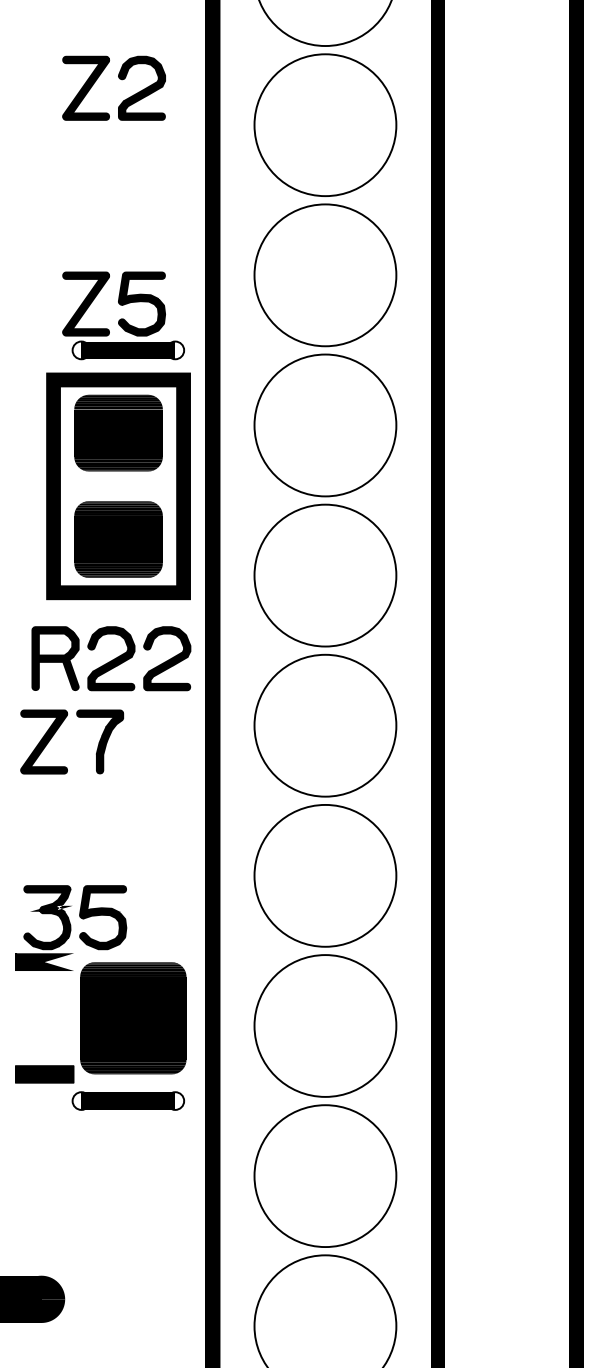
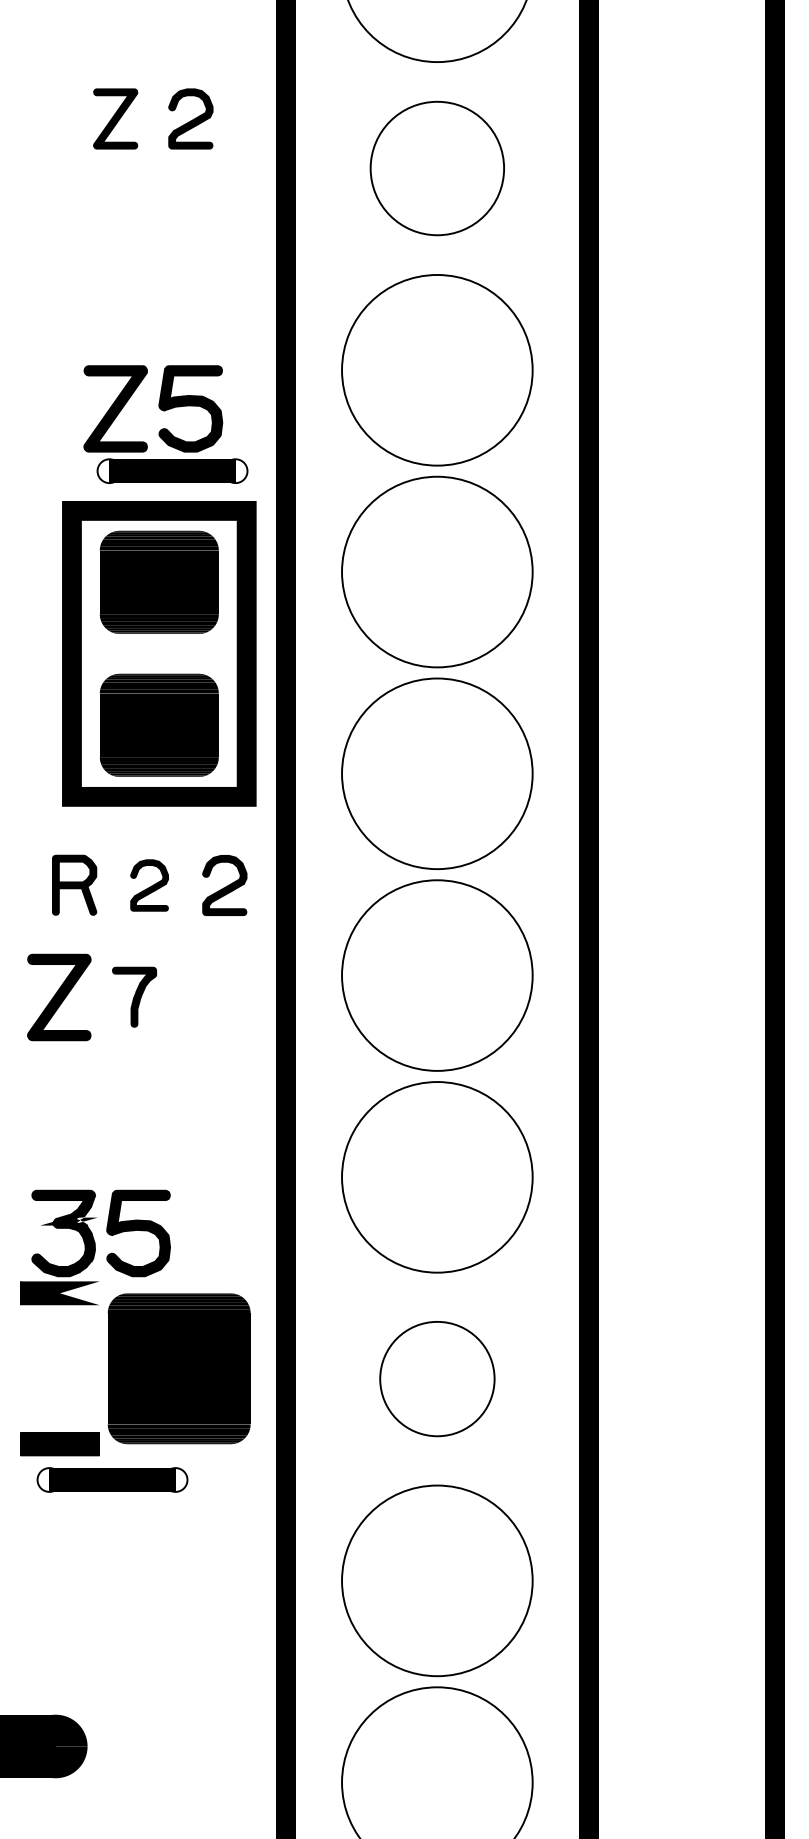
part: (85, 87) -> (115, 118), size x0.7
part: (141, 87) -> (190, 118), size x0.7
part: (325, 125) -> (437, 168), size x0.7
part: (55, 657) -> (74, 884), size x0.7
part: (111, 658) -> (149, 885), size x0.6
part: (167, 658) -> (224, 885), size x0.7
part: (100, 741) -> (134, 996), size x0.7
part: (325, 1025) -> (437, 1378), size x0.6
part: (128, 1100) -> (112, 1479), moved

